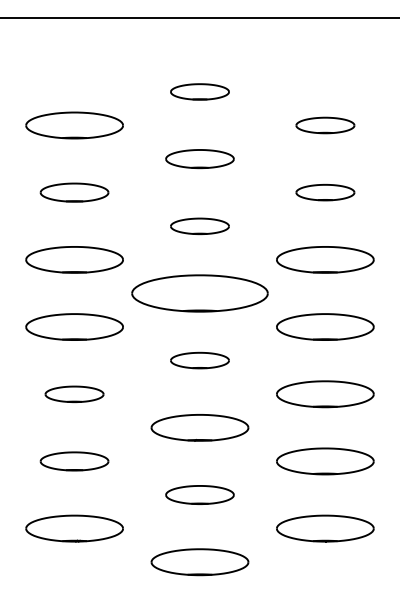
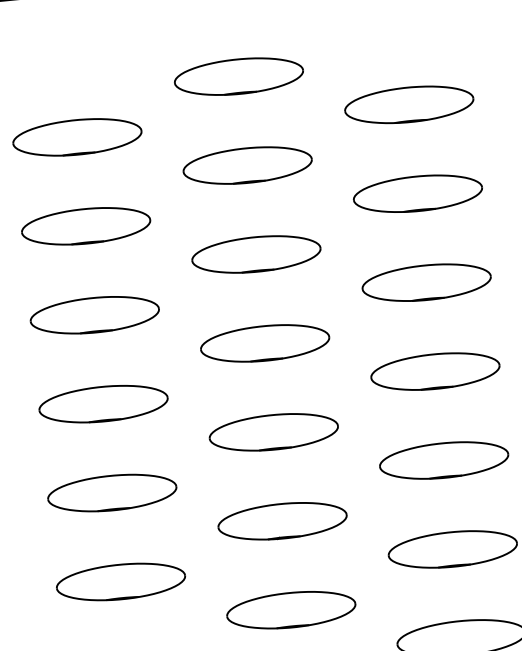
part: (199, 91) -> (238, 76), size x1.67
part: (325, 125) -> (409, 104), size x1.67
part: (199, 158) -> (246, 164), size x1.43
part: (74, 192) -> (85, 226), size x1.43
part: (325, 192) -> (418, 193), size x1.67
part: (199, 226) -> (255, 254), size x1.67
part: (199, 293) -> (264, 343), size x0.71
part: (199, 360) -> (273, 432), size x1.67
part: (74, 394) -> (112, 493), size x1.67
part: (74, 461) -> (120, 582), size x1.43
part: (199, 494) -> (290, 609), size x1.43

